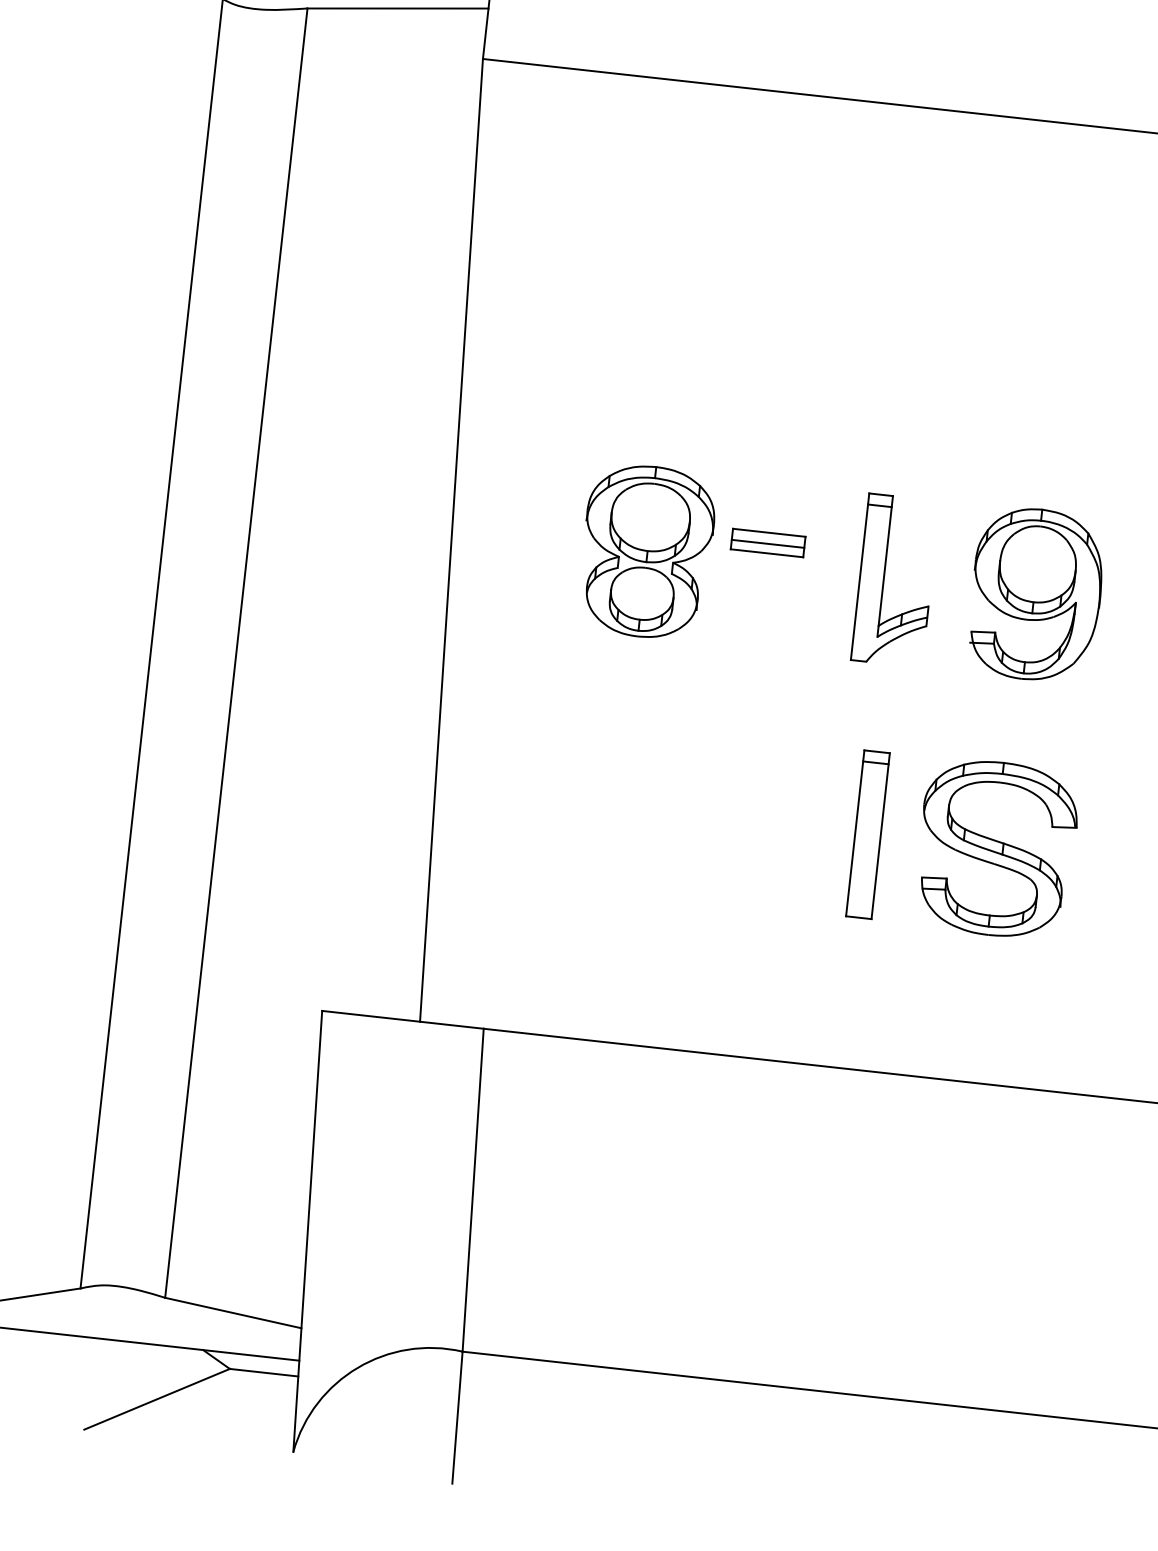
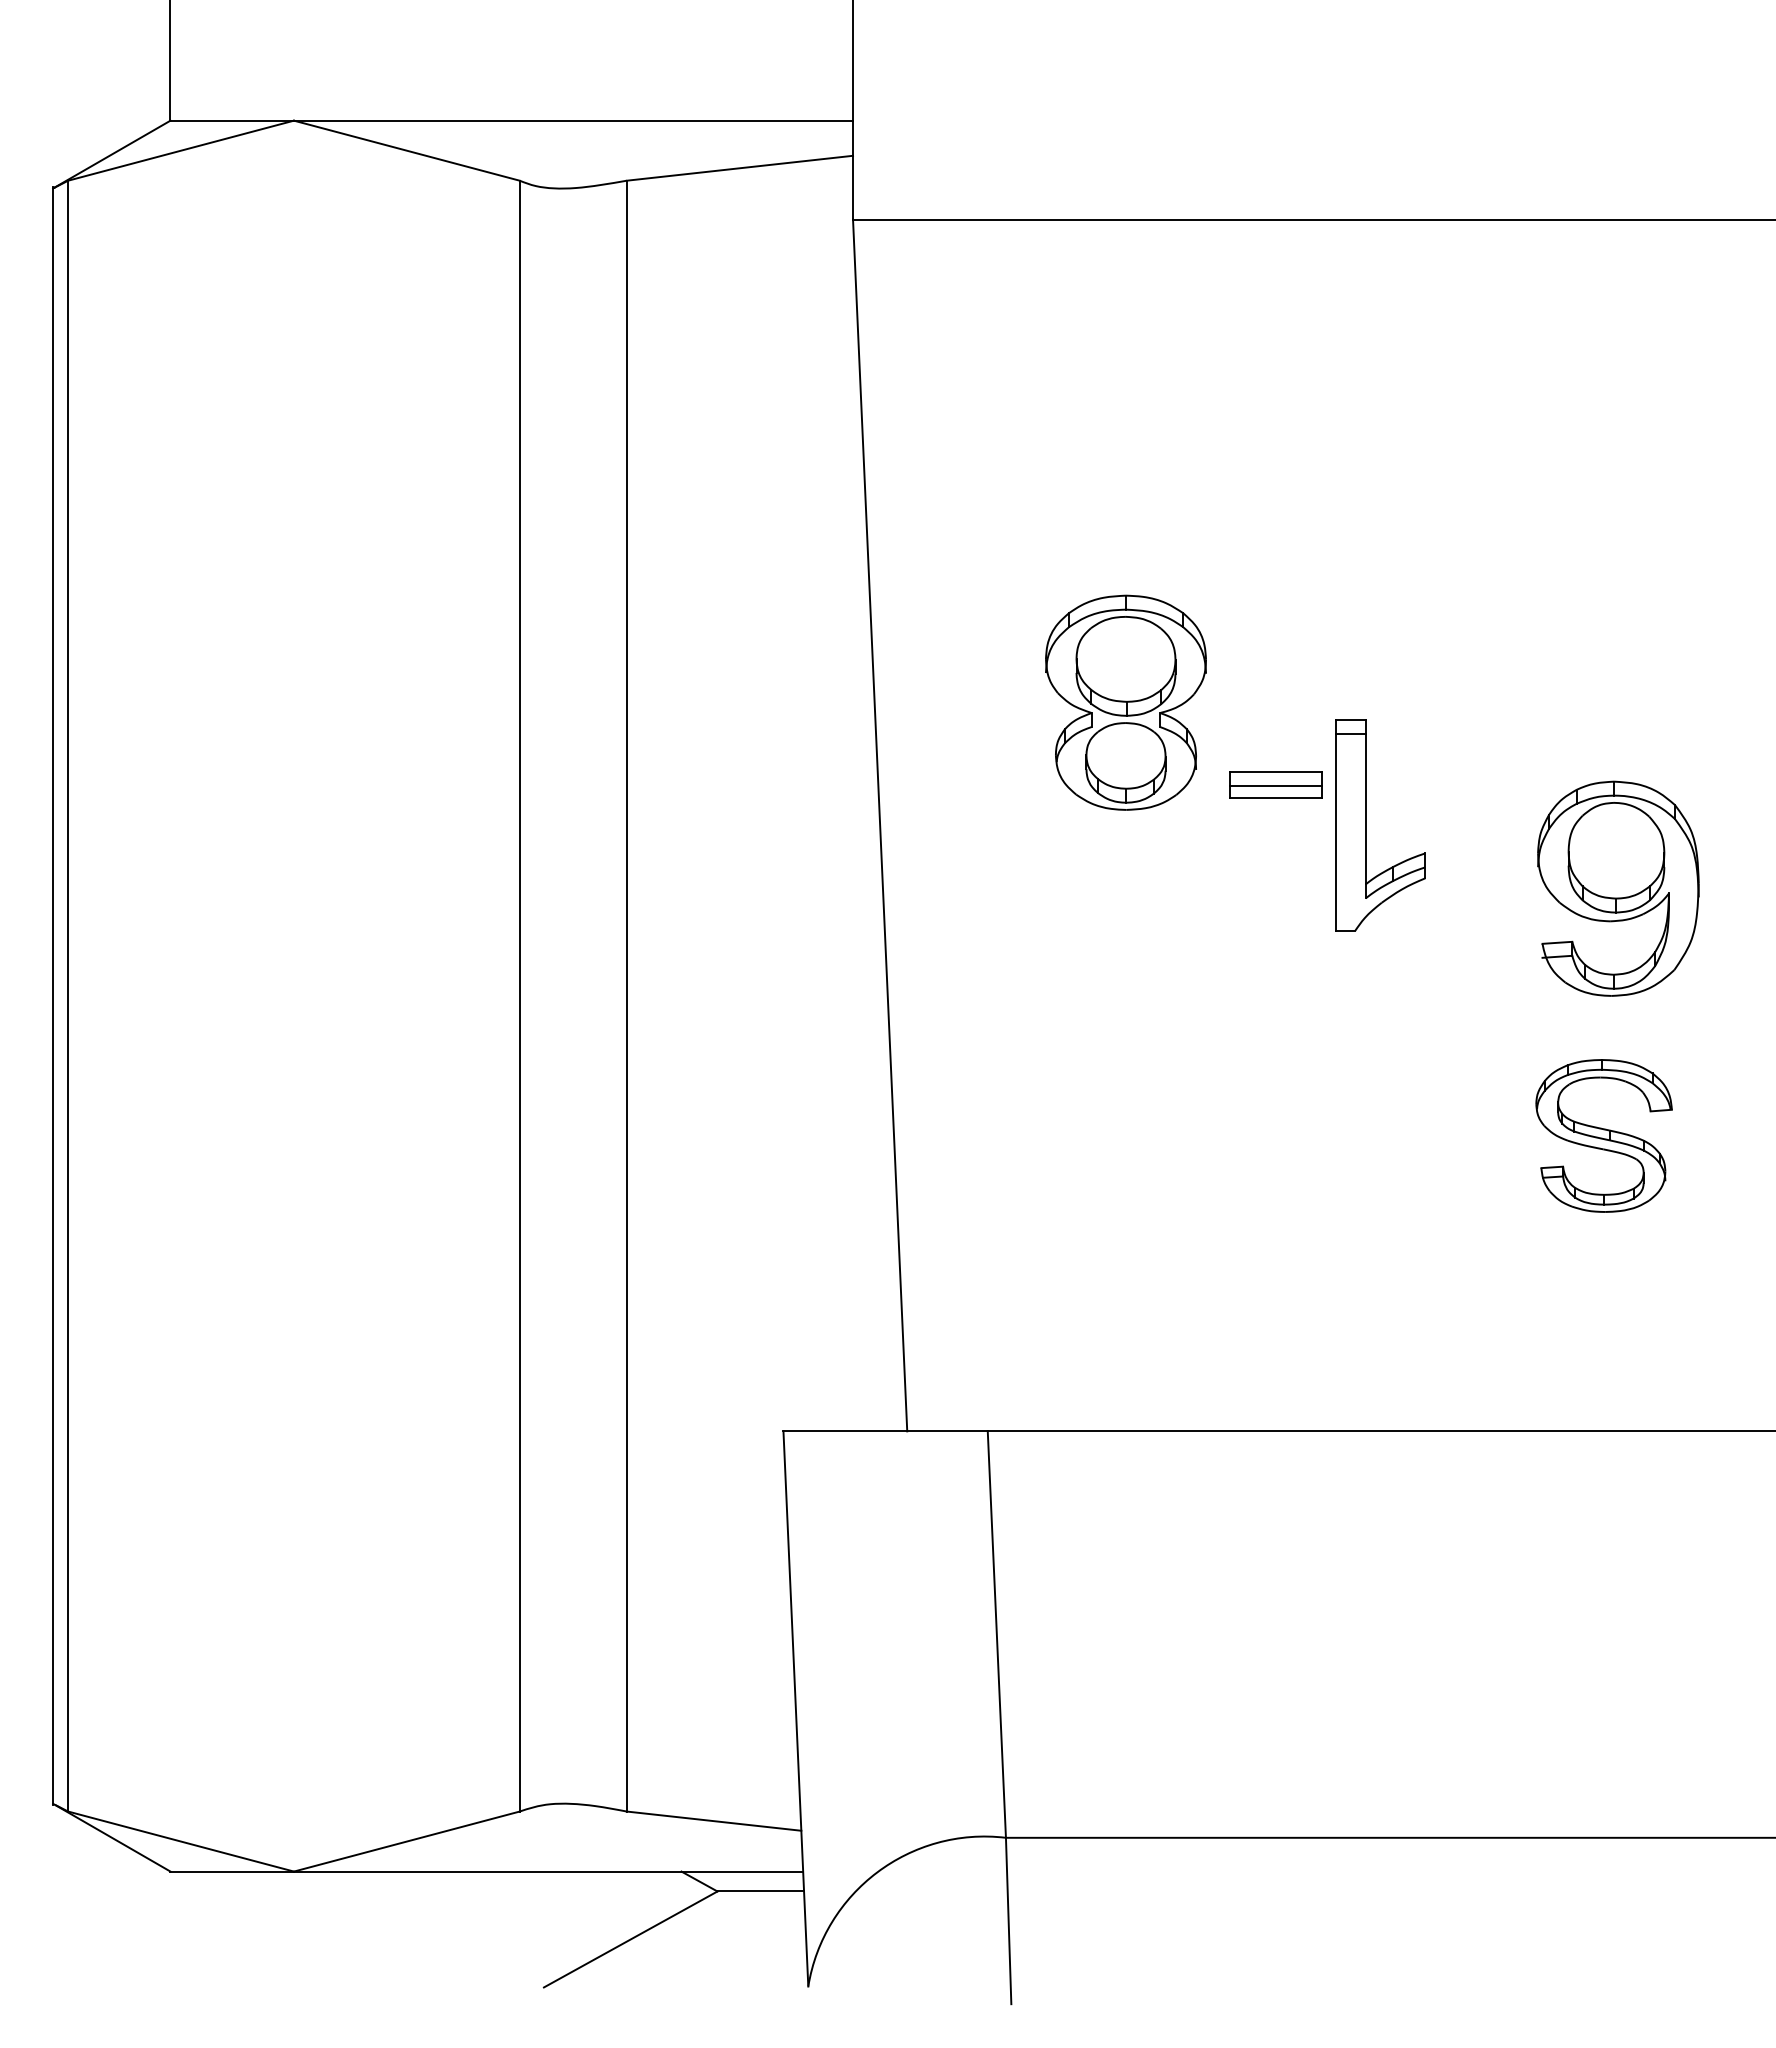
part: (646, 551) -> (1125, 702), moved
part: (884, 579) -> (1366, 825), moved
part: (1036, 594) -> (1618, 888), moved
part: (867, 834) -> (1440, 1135), removed
part: (996, 848) -> (1603, 1135), size x0.7

